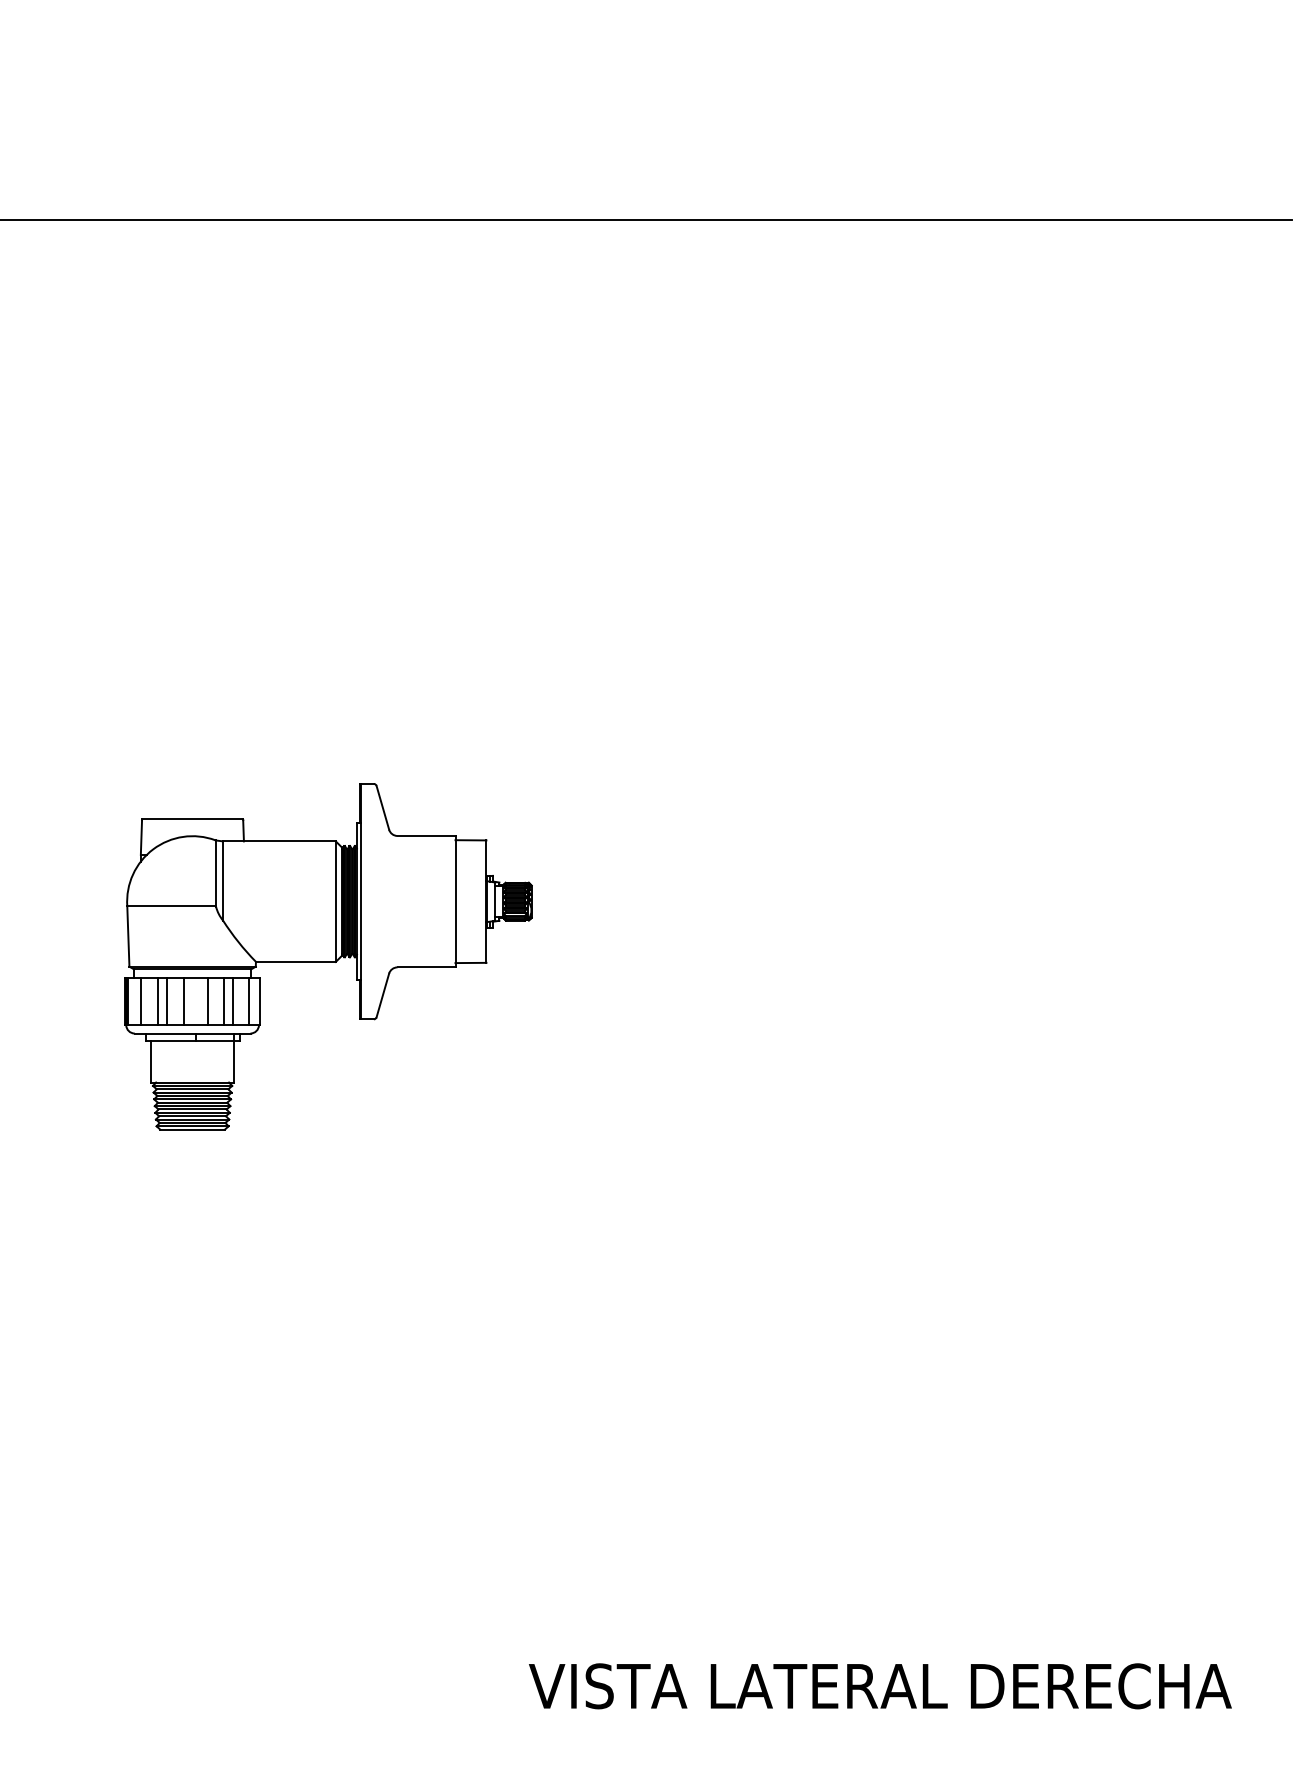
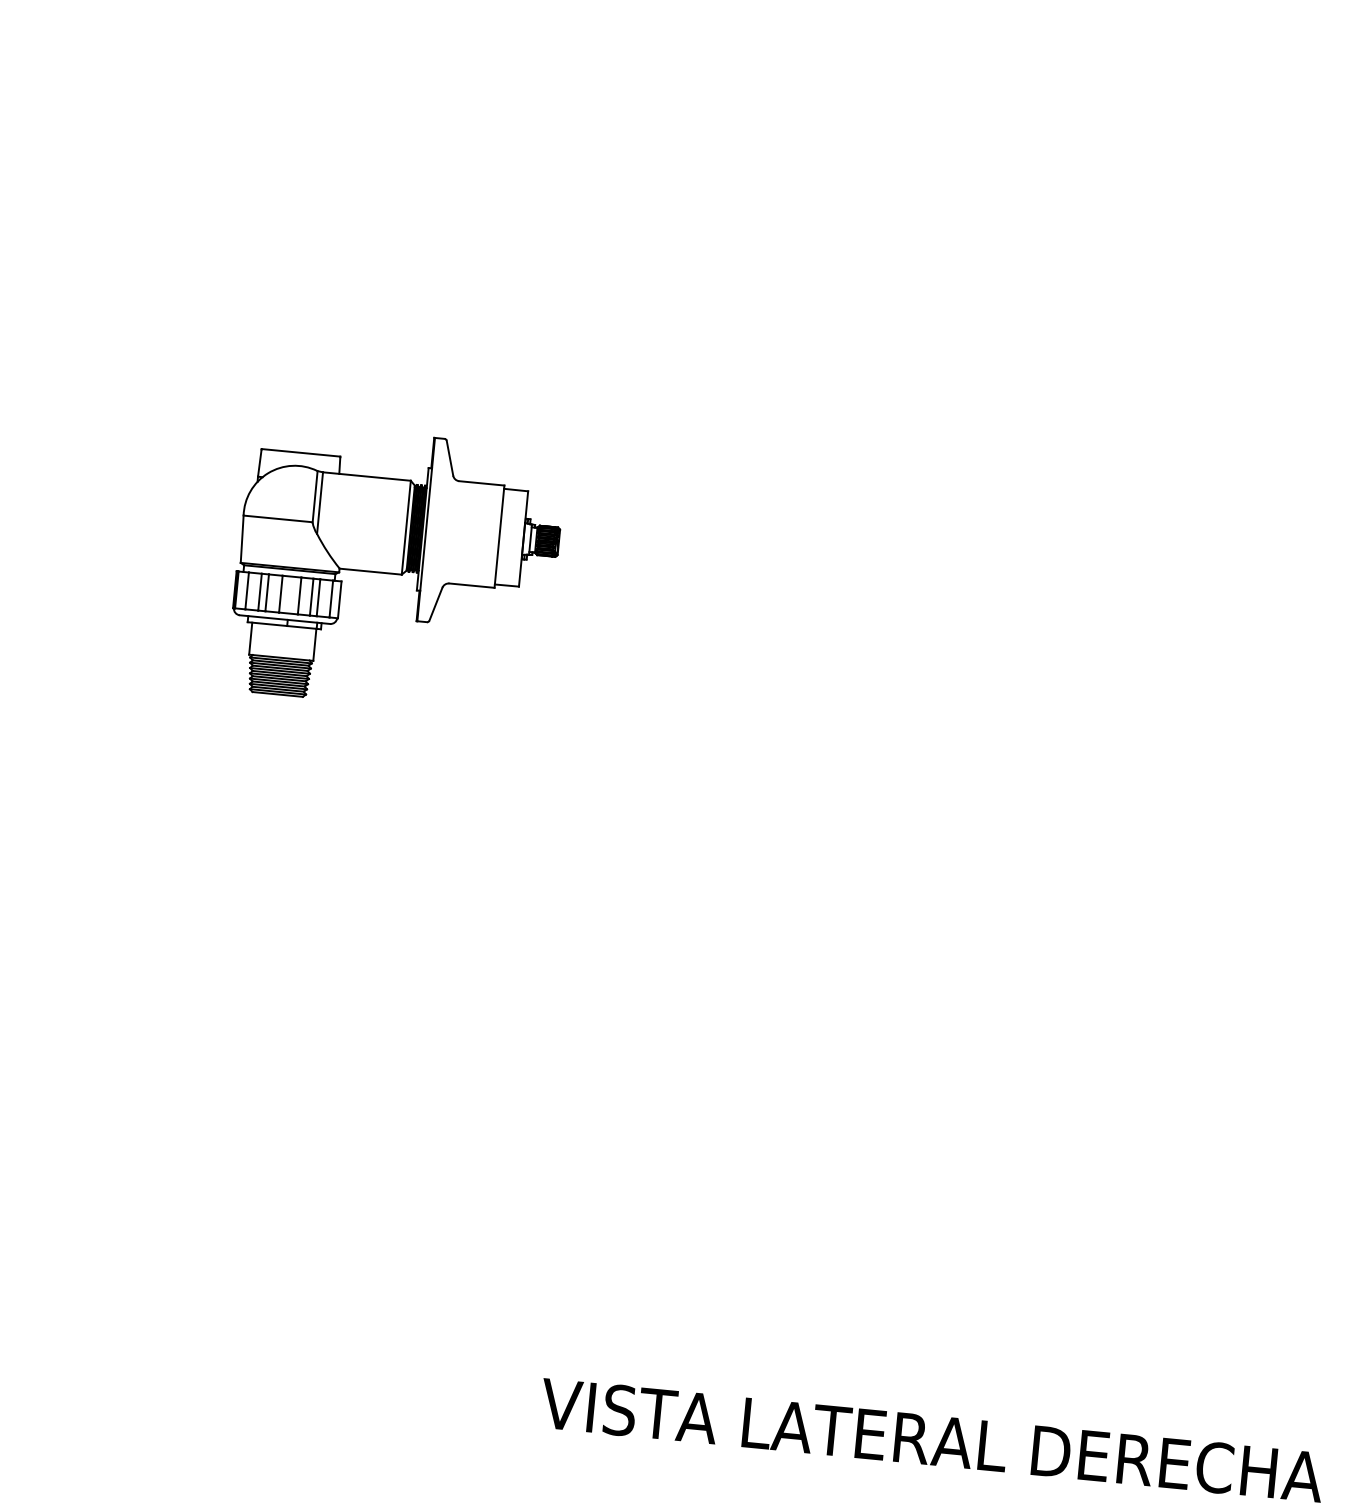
part: (328, 956) -> (396, 569), size x0.7

